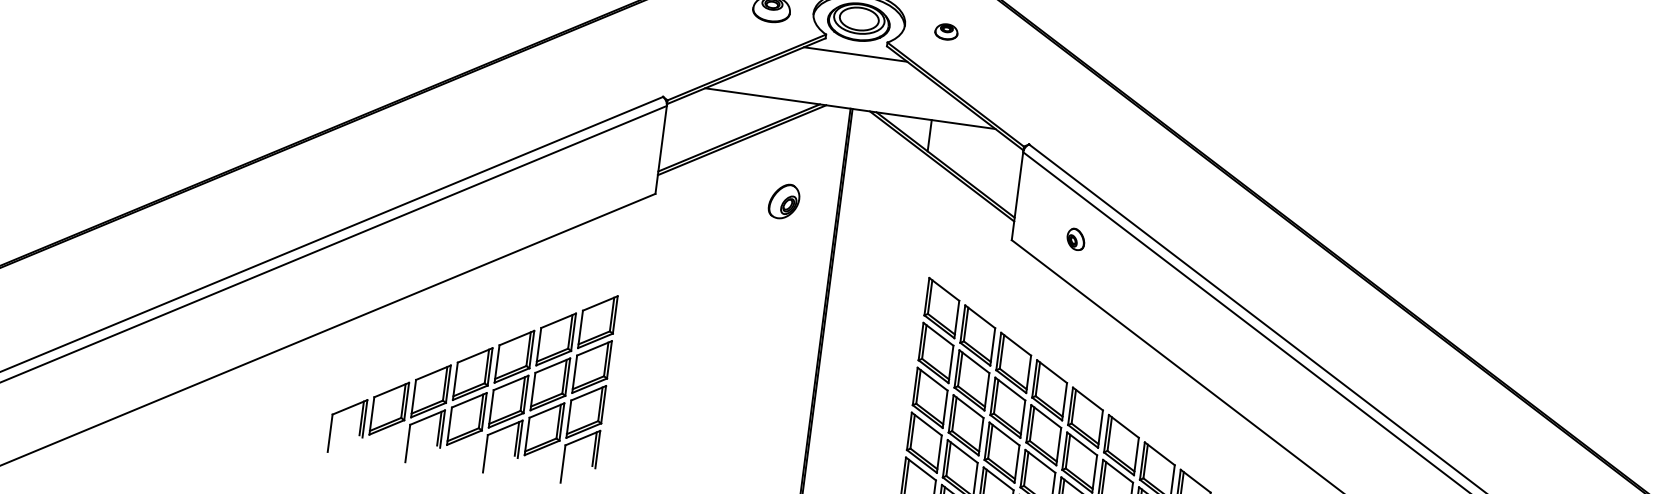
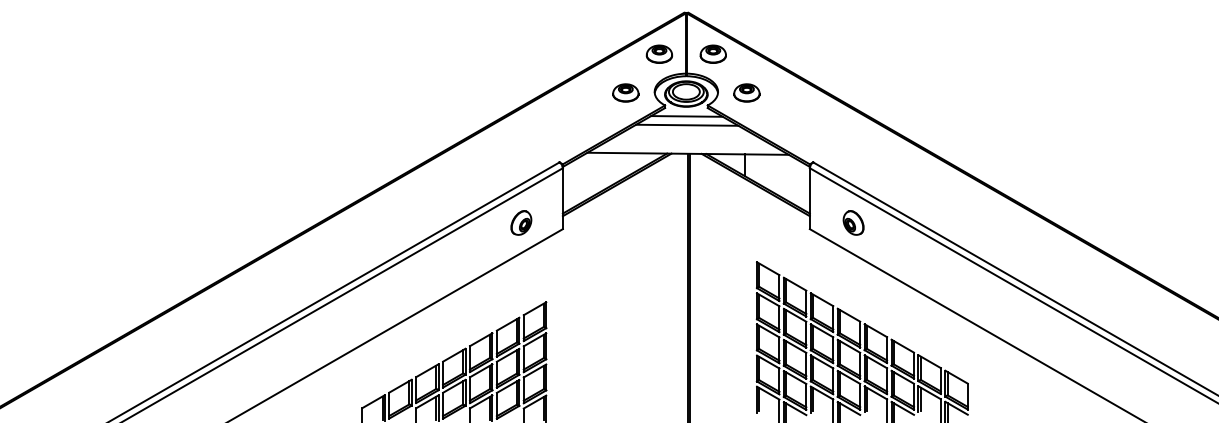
part: (945, 31) -> (746, 92), size x1.67
line: (854, 66) -> (687, 124), added
part: (784, 200) -> (521, 222), moved
part: (1075, 238) -> (853, 222), size x1.67

